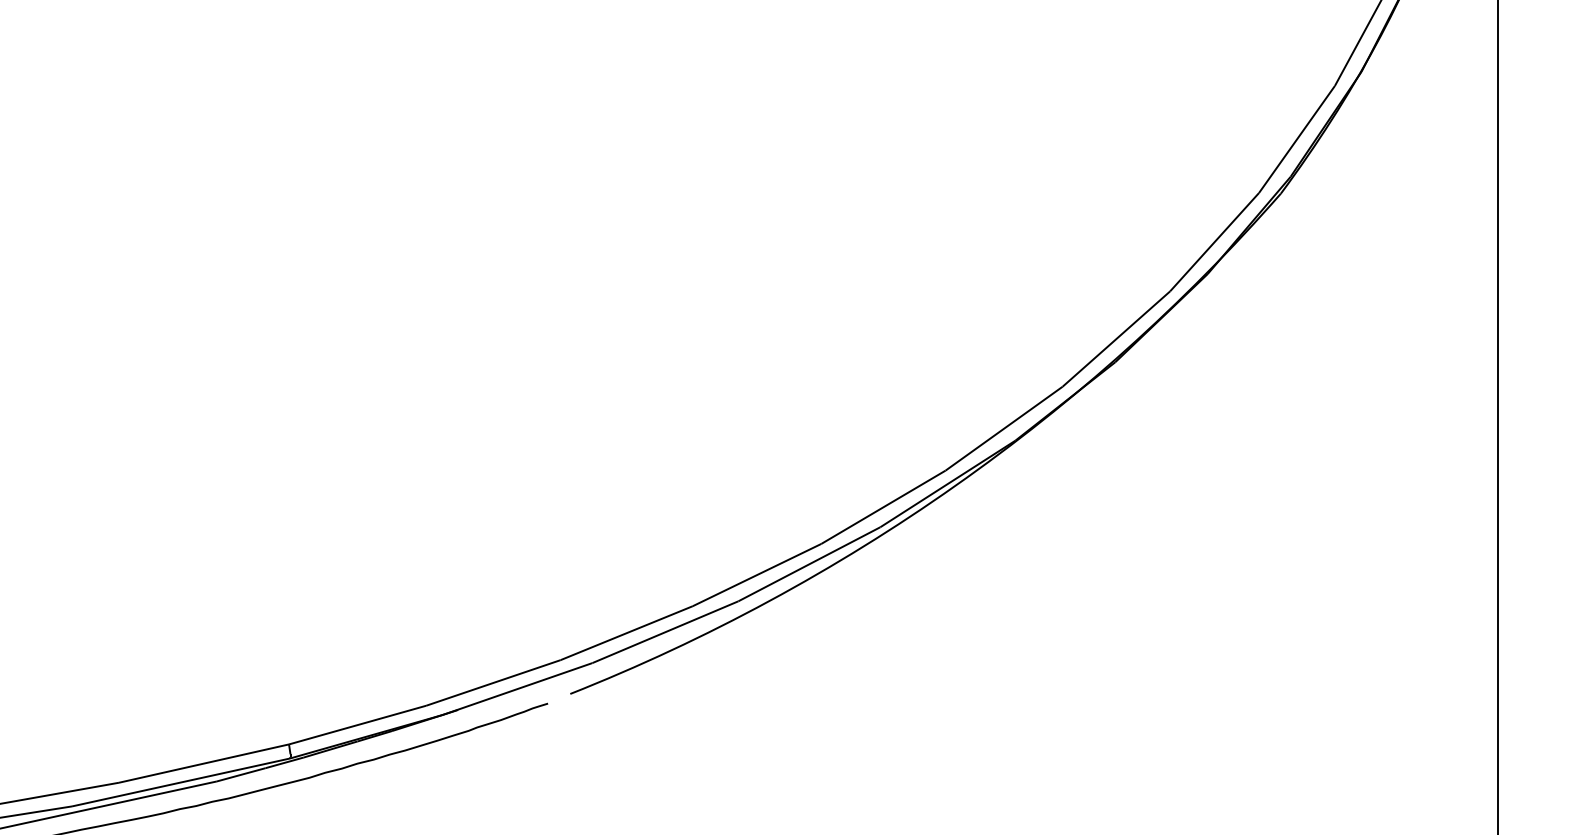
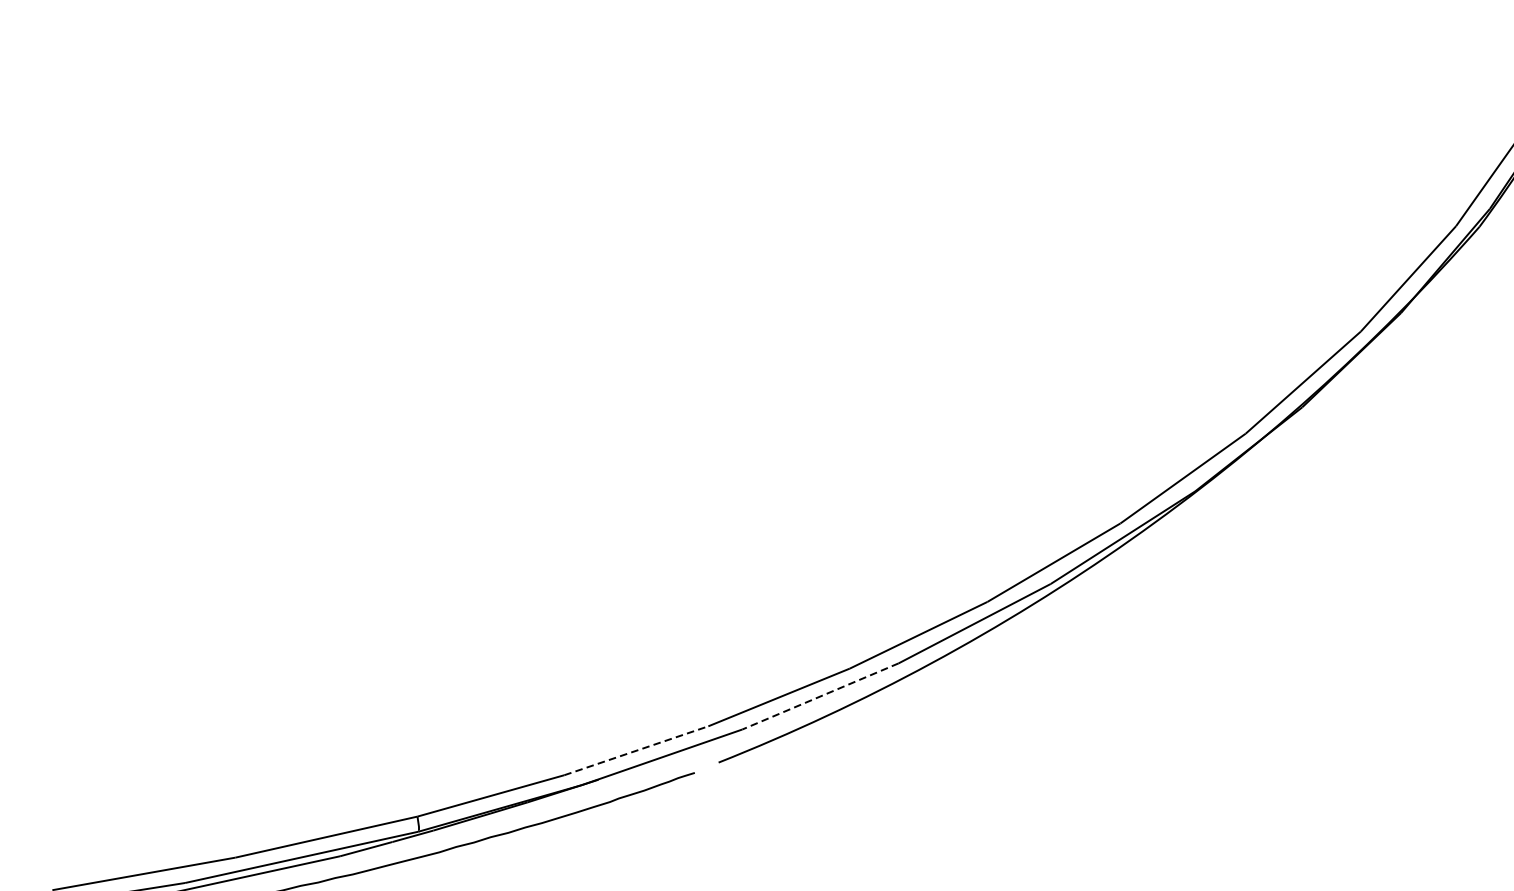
line: (664, 632) -> (819, 696), solid -> dashed
line: (493, 682) -> (636, 750), solid -> dashed

